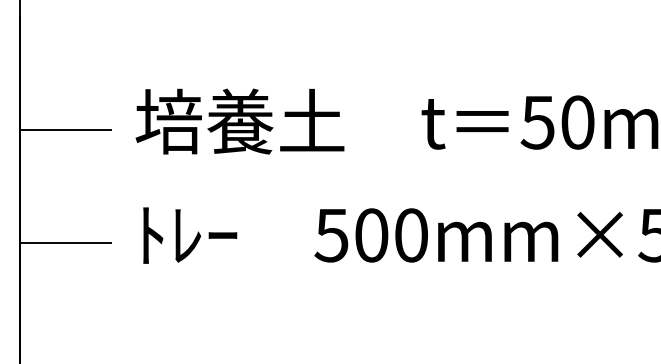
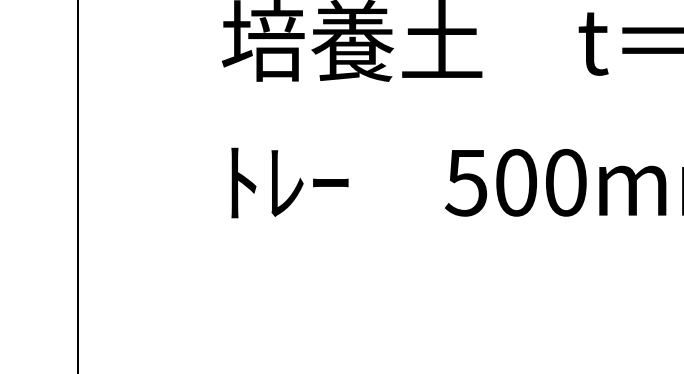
line: (64, 129) -> (133, 50), removed
line: (64, 243) -> (133, 192), removed

